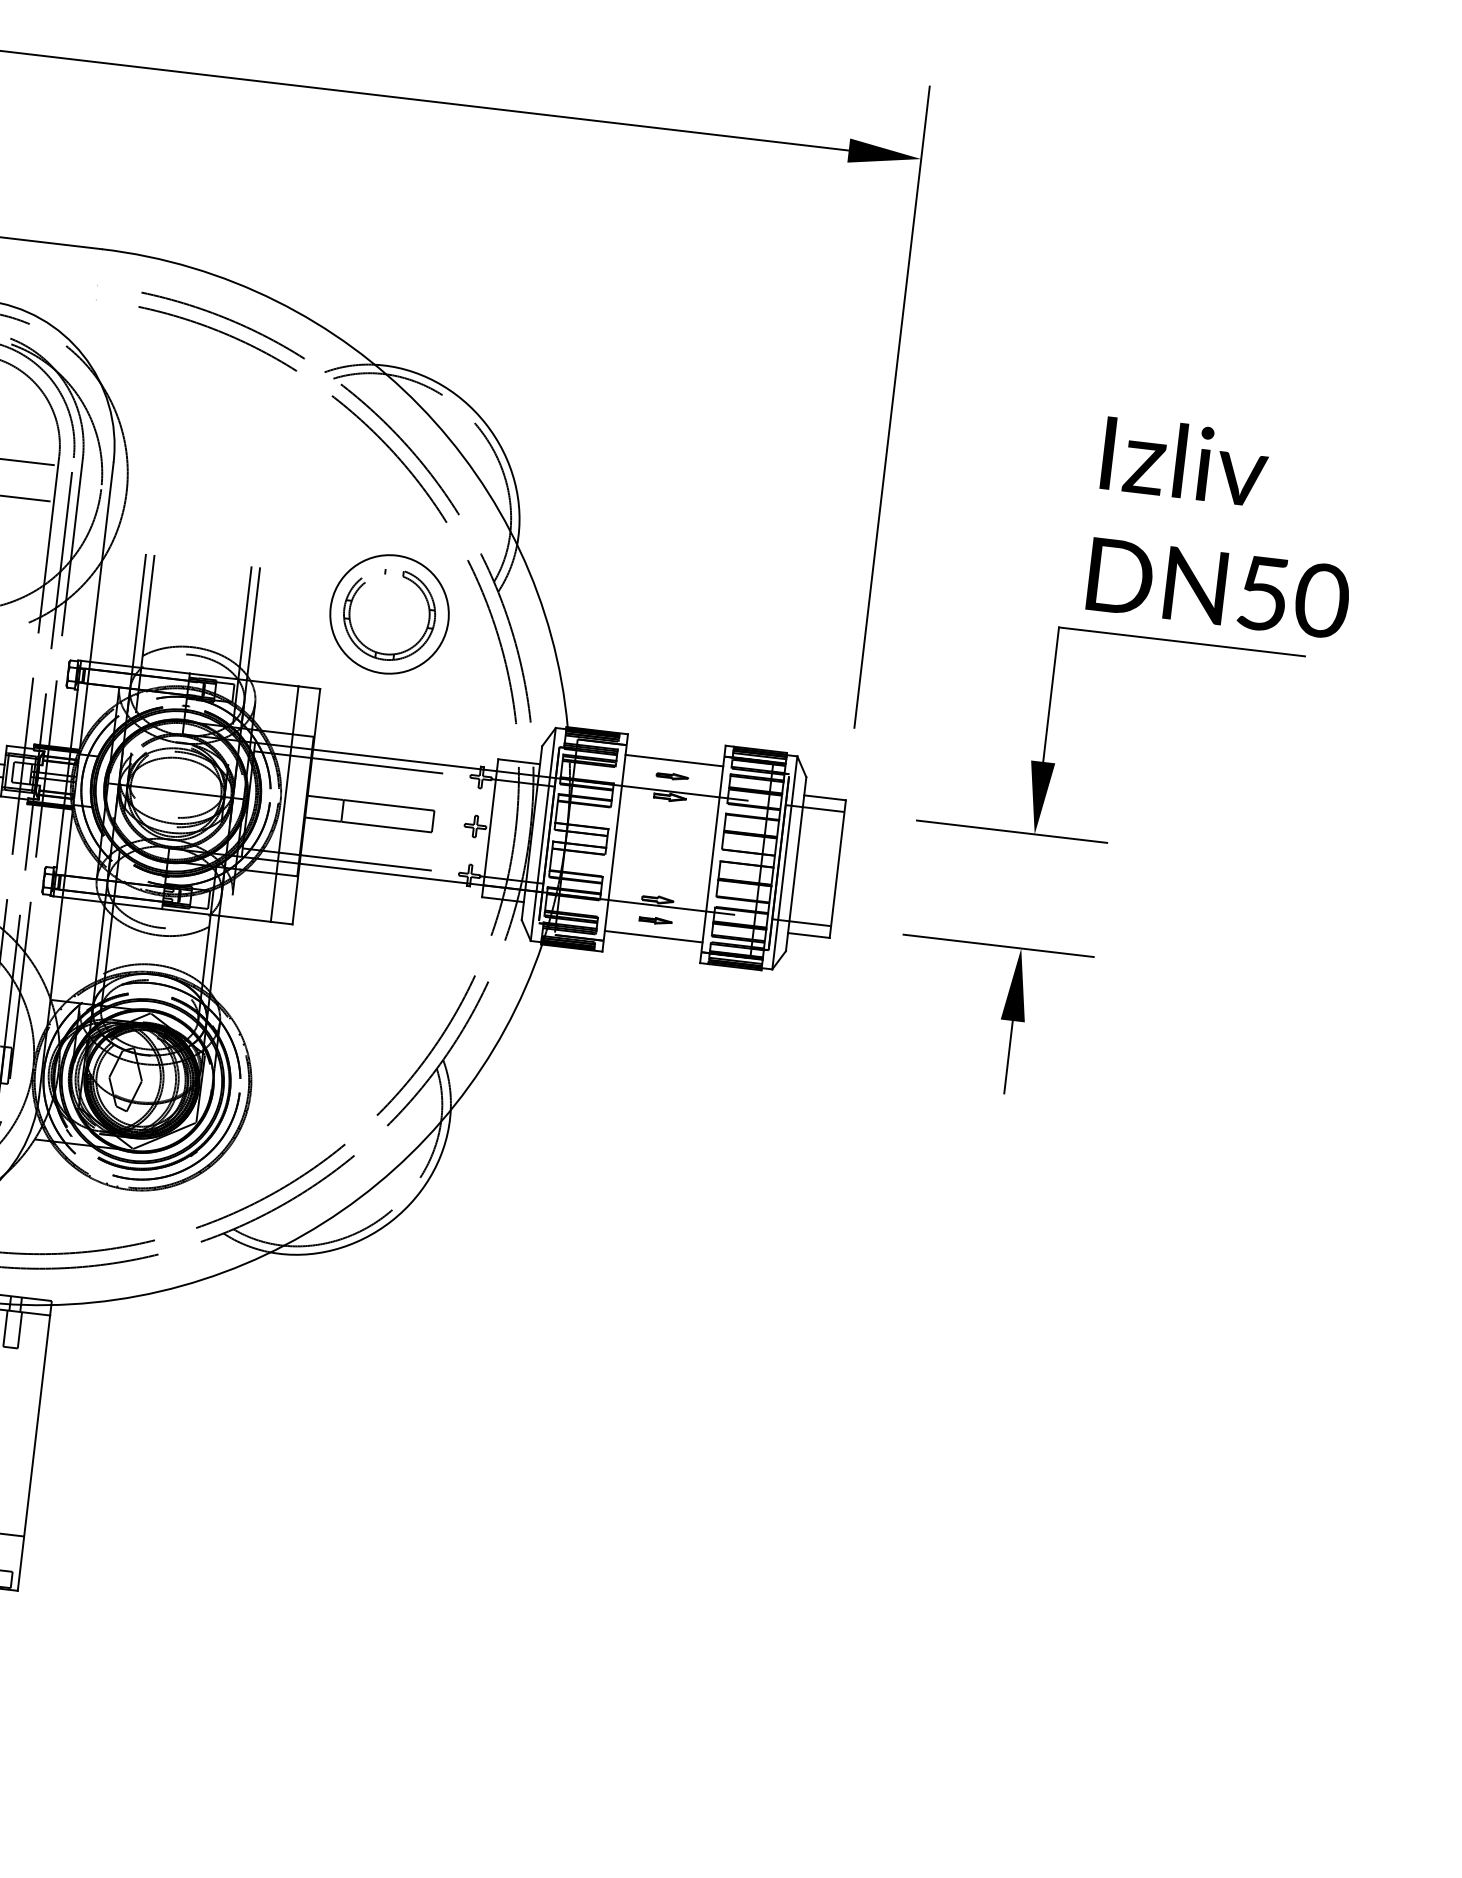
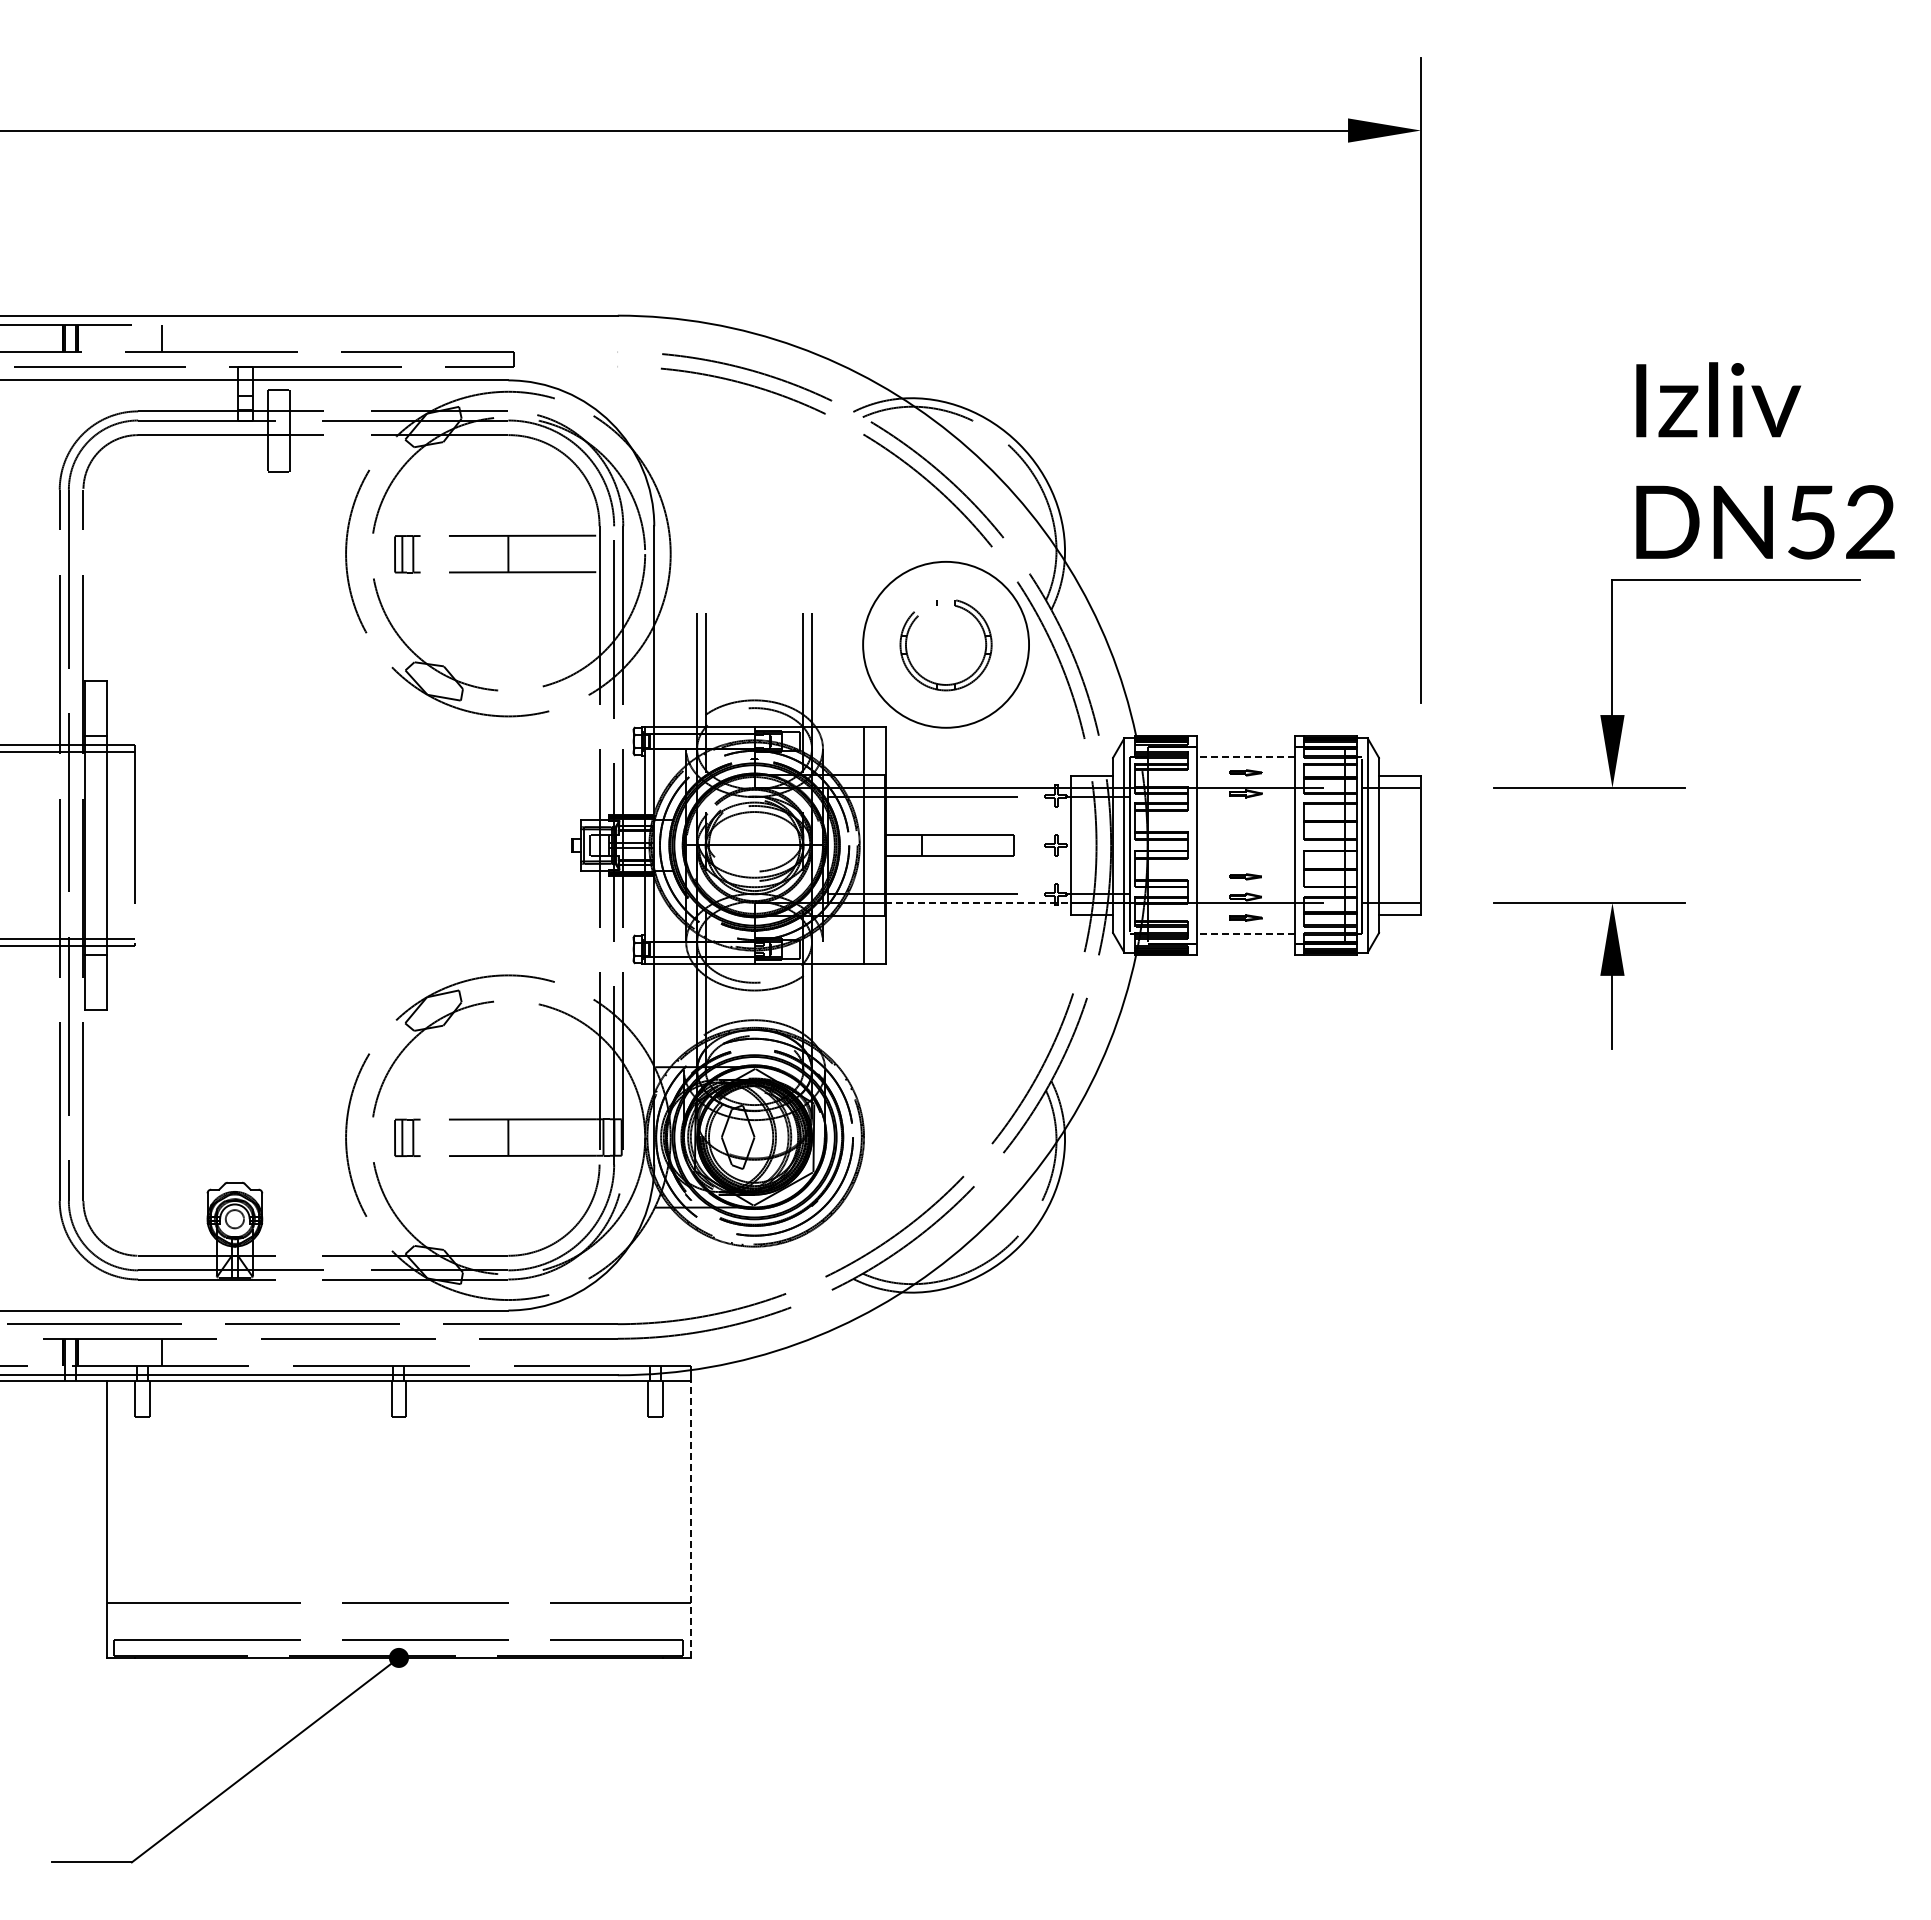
text: (1321, 600) -> (1870, 522), DN50 -> DN52
circle: (389, 614) -> (945, 644), size x1.4
line: (673, 760) -> (1245, 756), solid -> dashed
line: (390, 874) -> (977, 902), solid -> dashed
part: (659, 879) -> (1245, 876), added
line: (653, 937) -> (1245, 934), solid -> dashed
line: (33, 1453) -> (690, 1519), solid -> dashed

